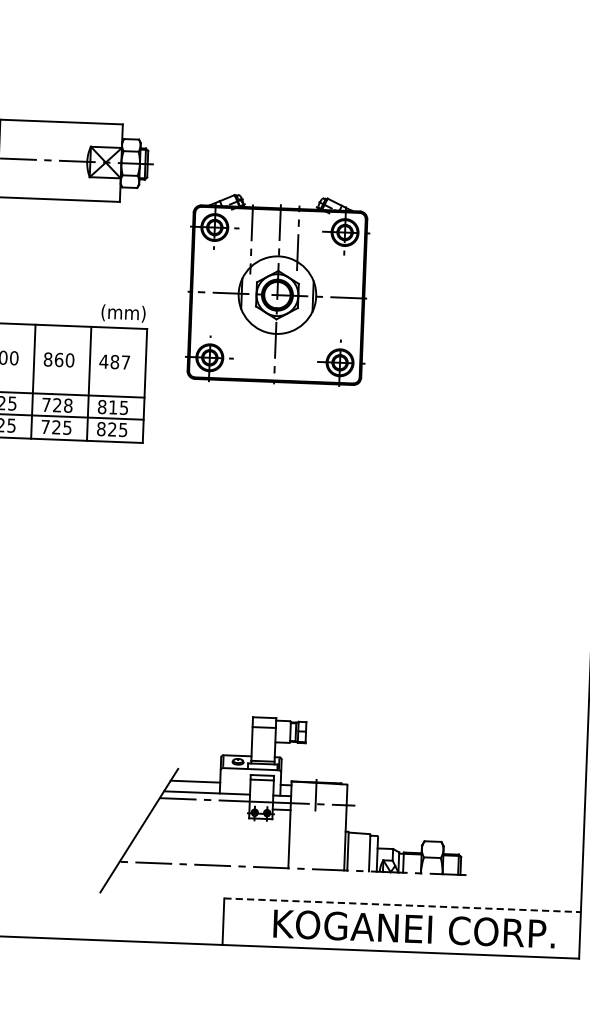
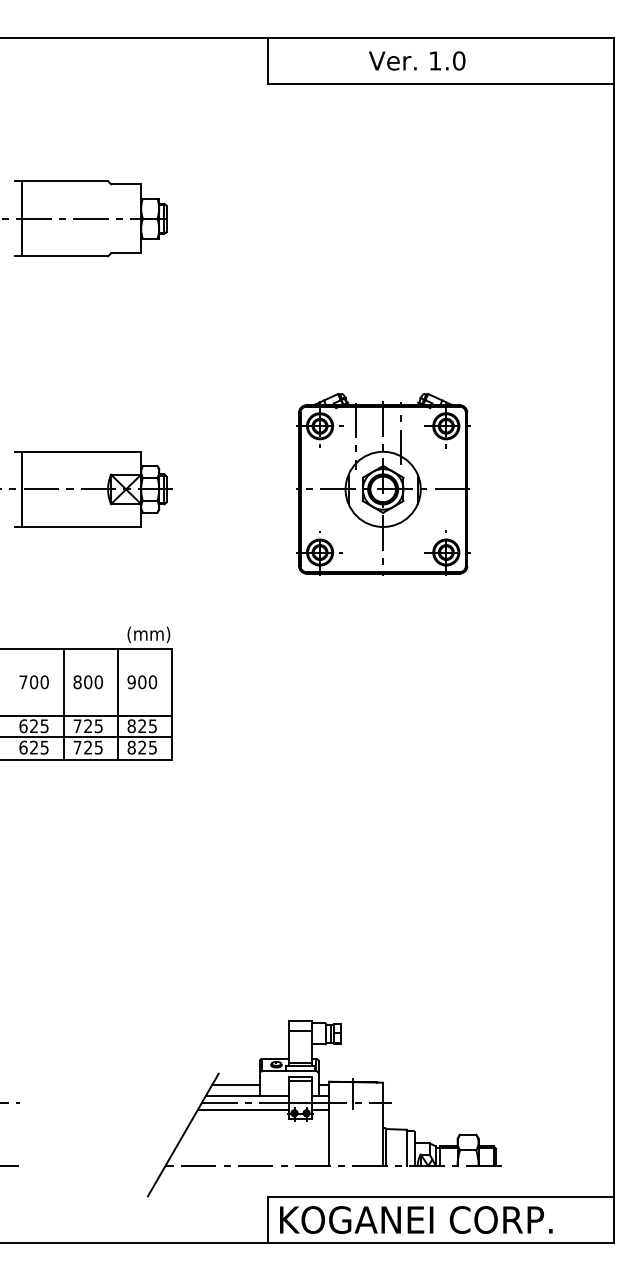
part: (277, 290) -> (383, 484), moved
text: (59, 359) -> (88, 681), 860 -> 800
text: (115, 362) -> (142, 682), 487 -> 900
text: (67, 406) -> (98, 726), 728 -> 725
text: (113, 406) -> (142, 725), 815 -> 825
line: (202, 806) -> (243, 1109), added
line: (403, 905) -> (441, 1197), dashed -> solid
text: (414, 928) -> (416, 1219), moved

